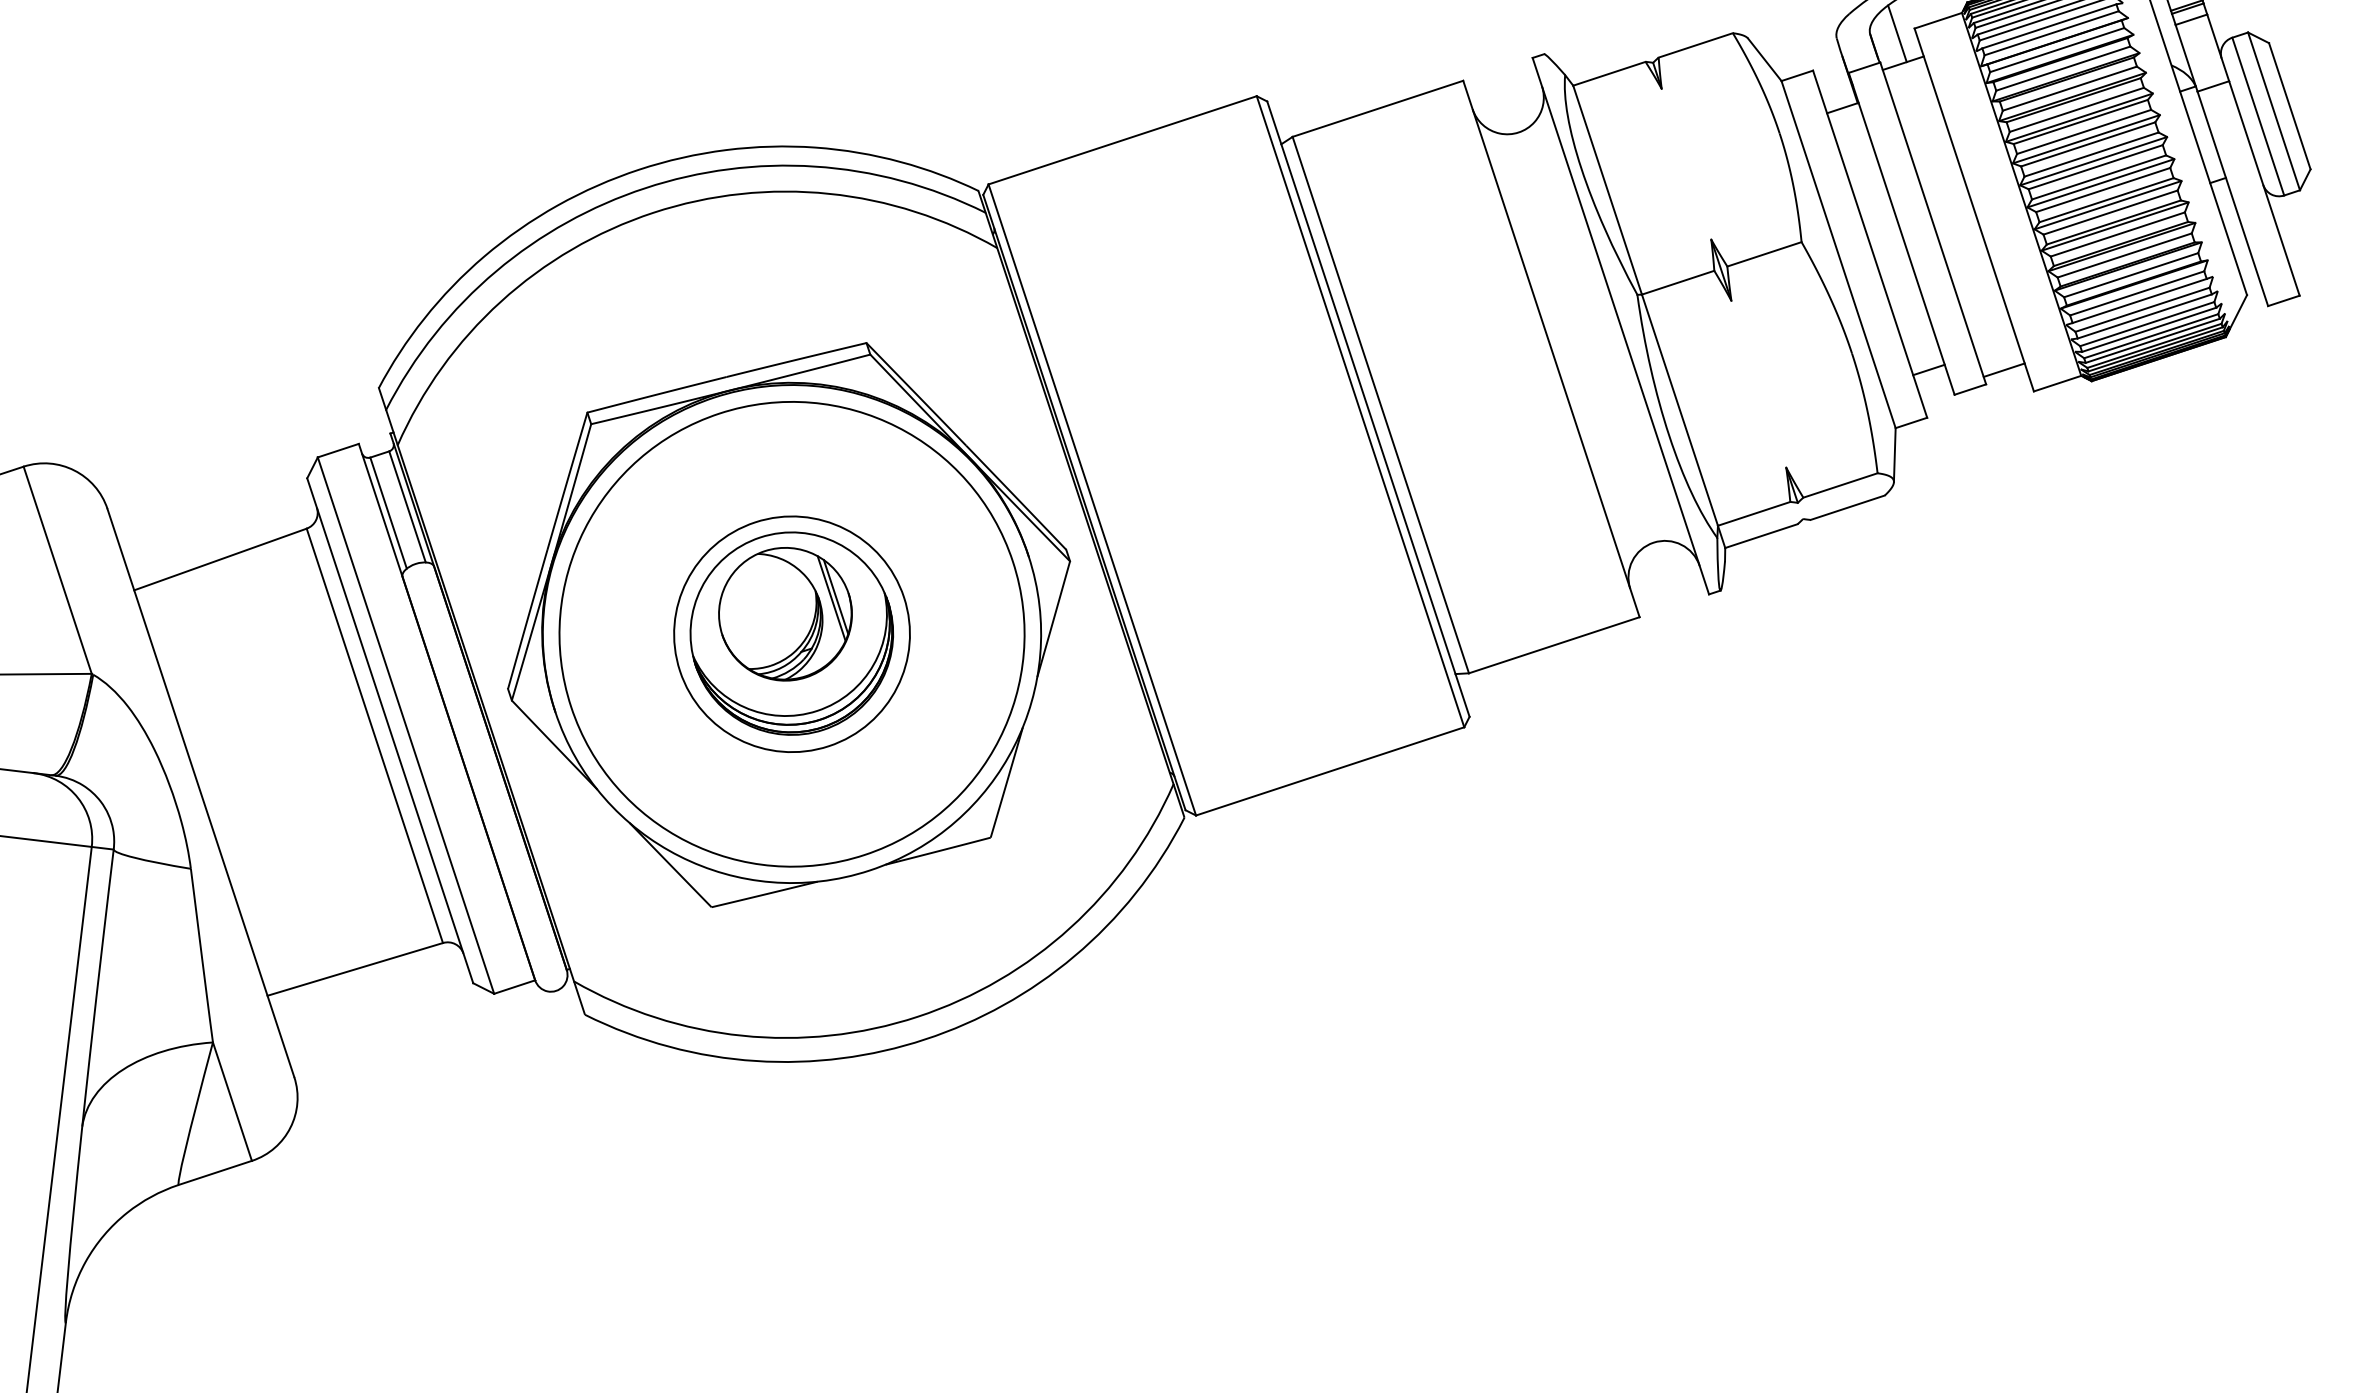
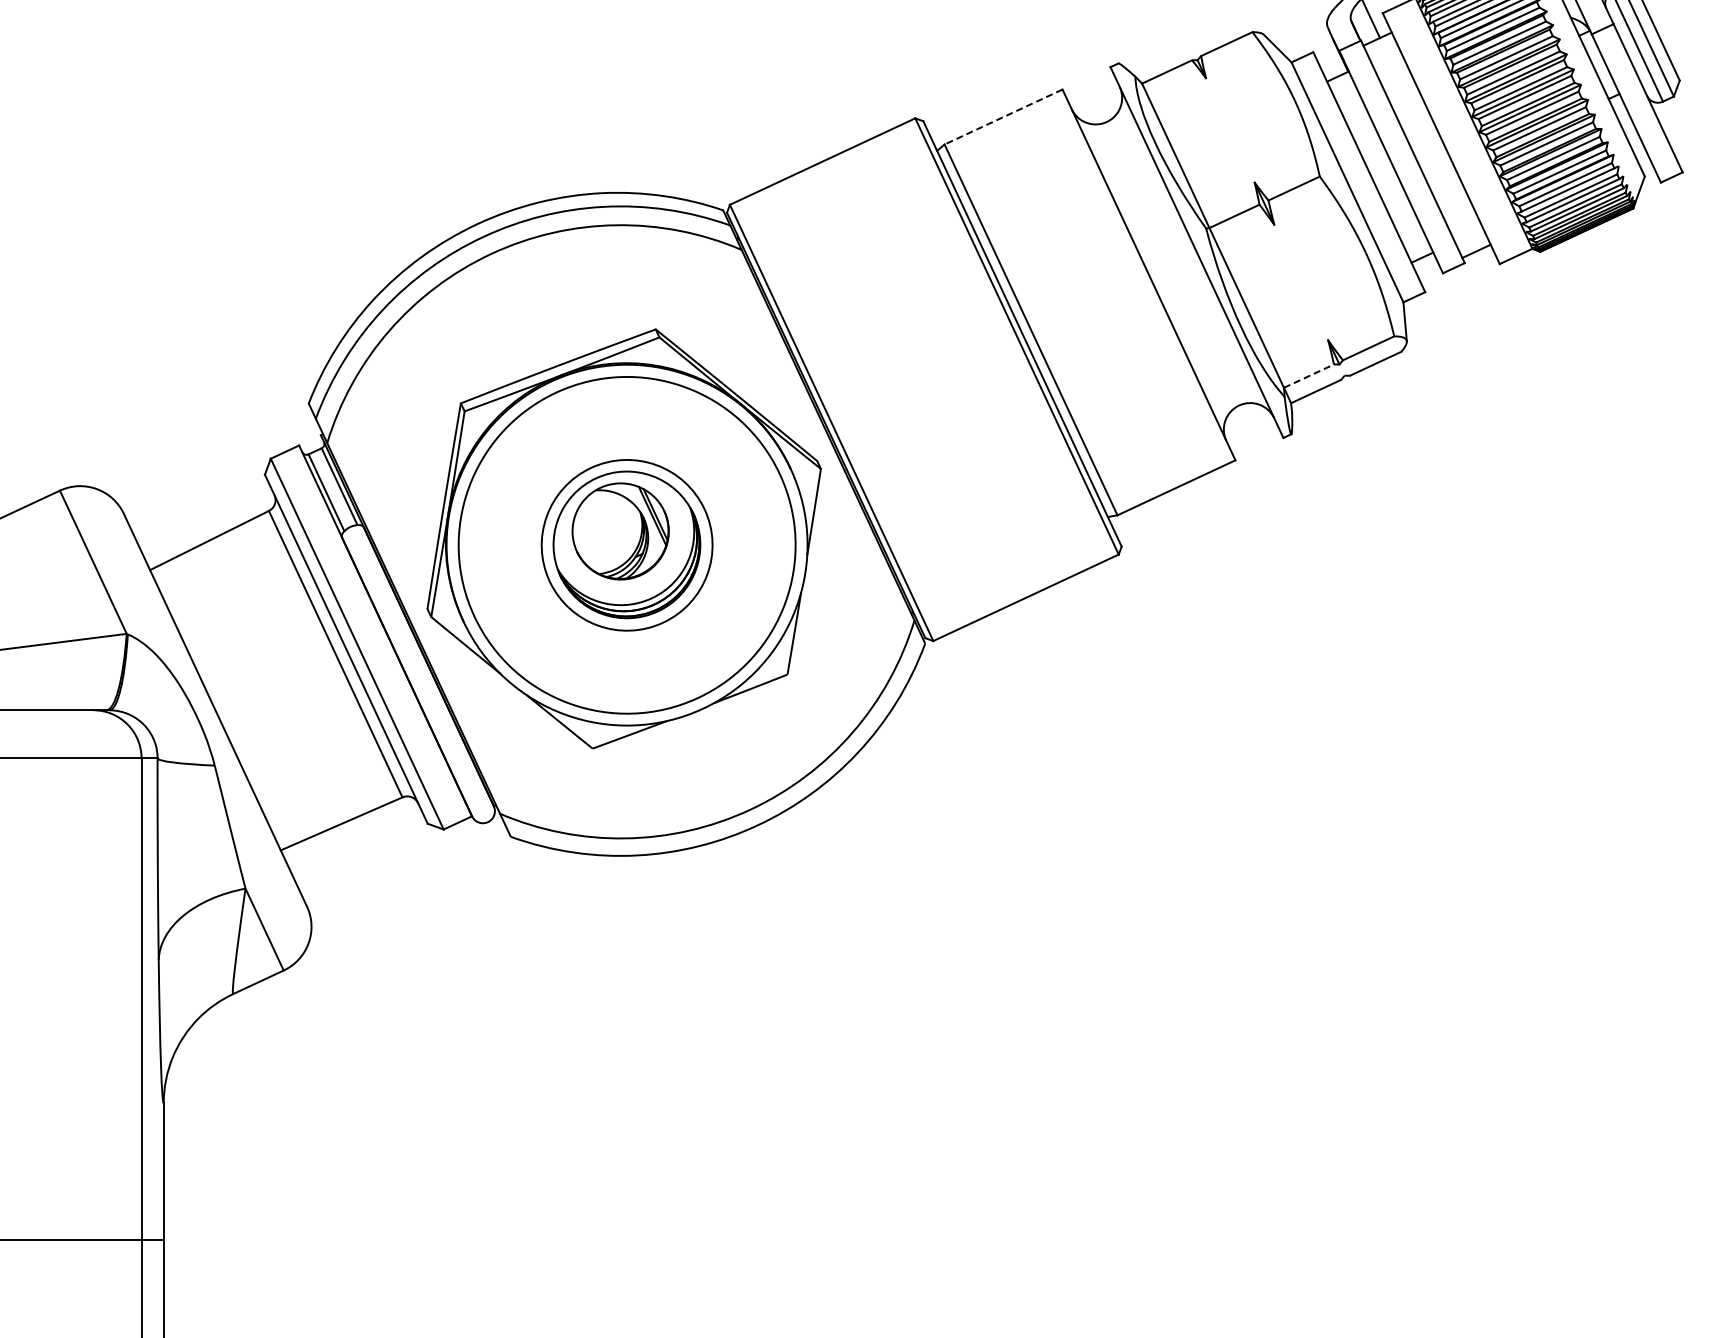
line: (1377, 109) -> (1003, 117), solid -> dashed
line: (1753, 514) -> (1308, 376), solid -> dashed

